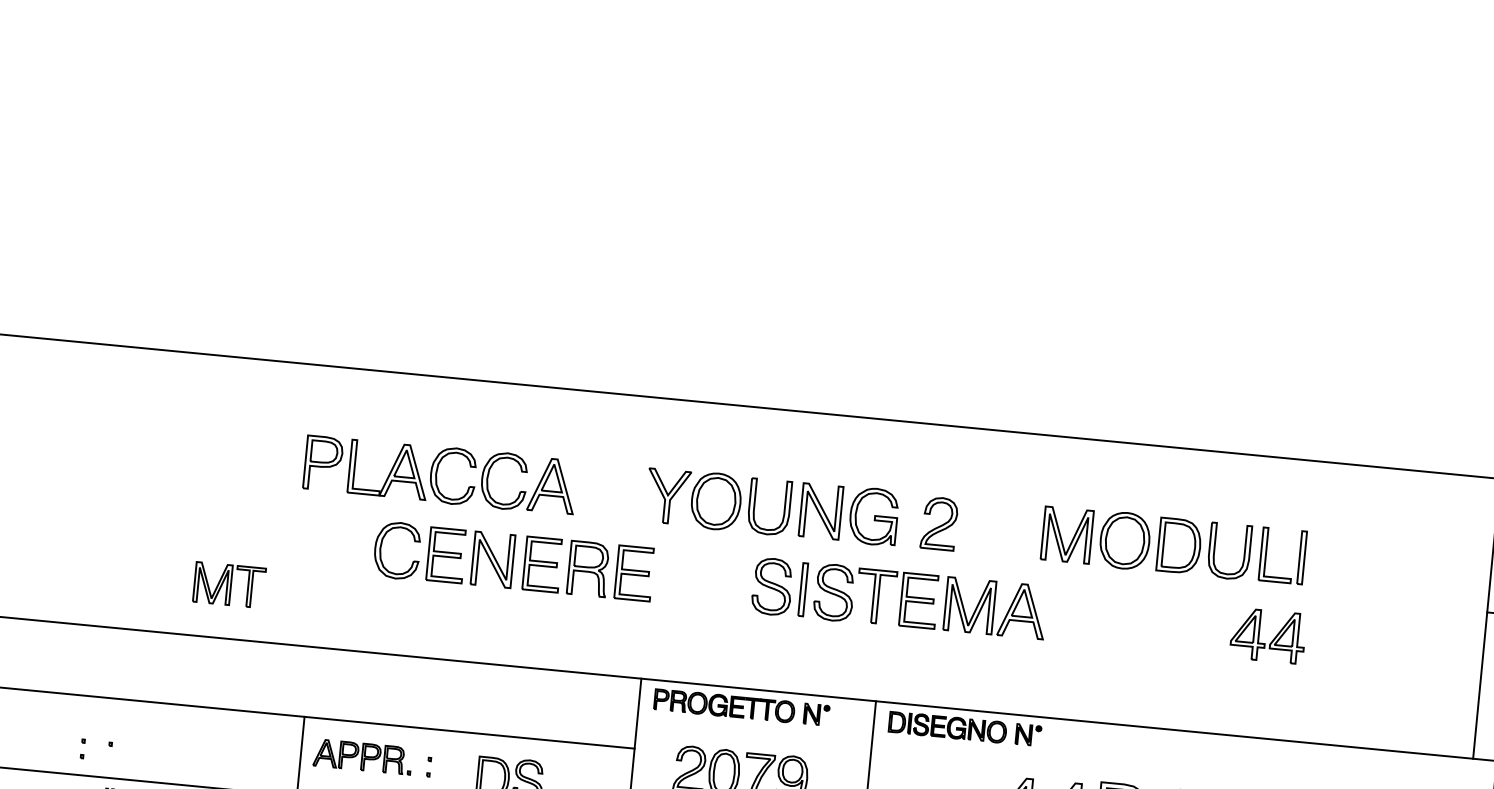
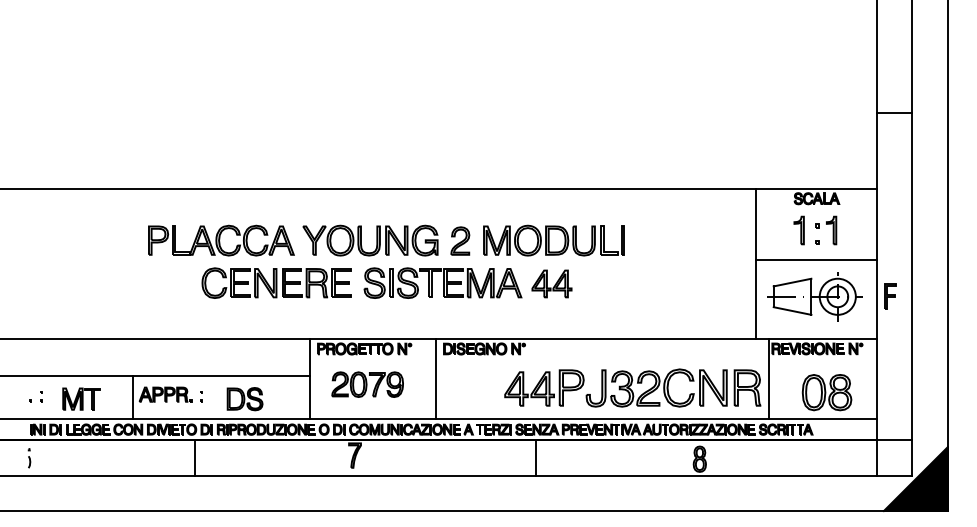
part: (440, 474) -> (221, 240), moved
part: (1172, 545) -> (553, 240), moved
part: (513, 560) -> (276, 282), moved
part: (228, 583) -> (81, 398), moved
part: (1267, 635) -> (551, 283), moved
part: (83, 748) -> (41, 396), moved

